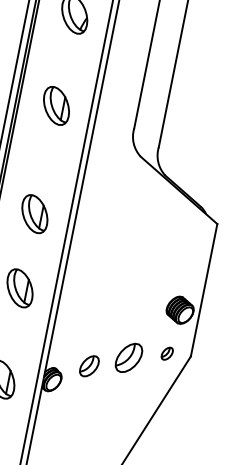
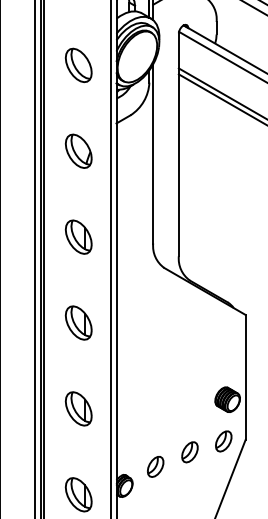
part: (34, 213) -> (78, 322), moved
part: (166, 353) -> (223, 441), size x1.67
part: (128, 358) -> (189, 452), size x0.71

